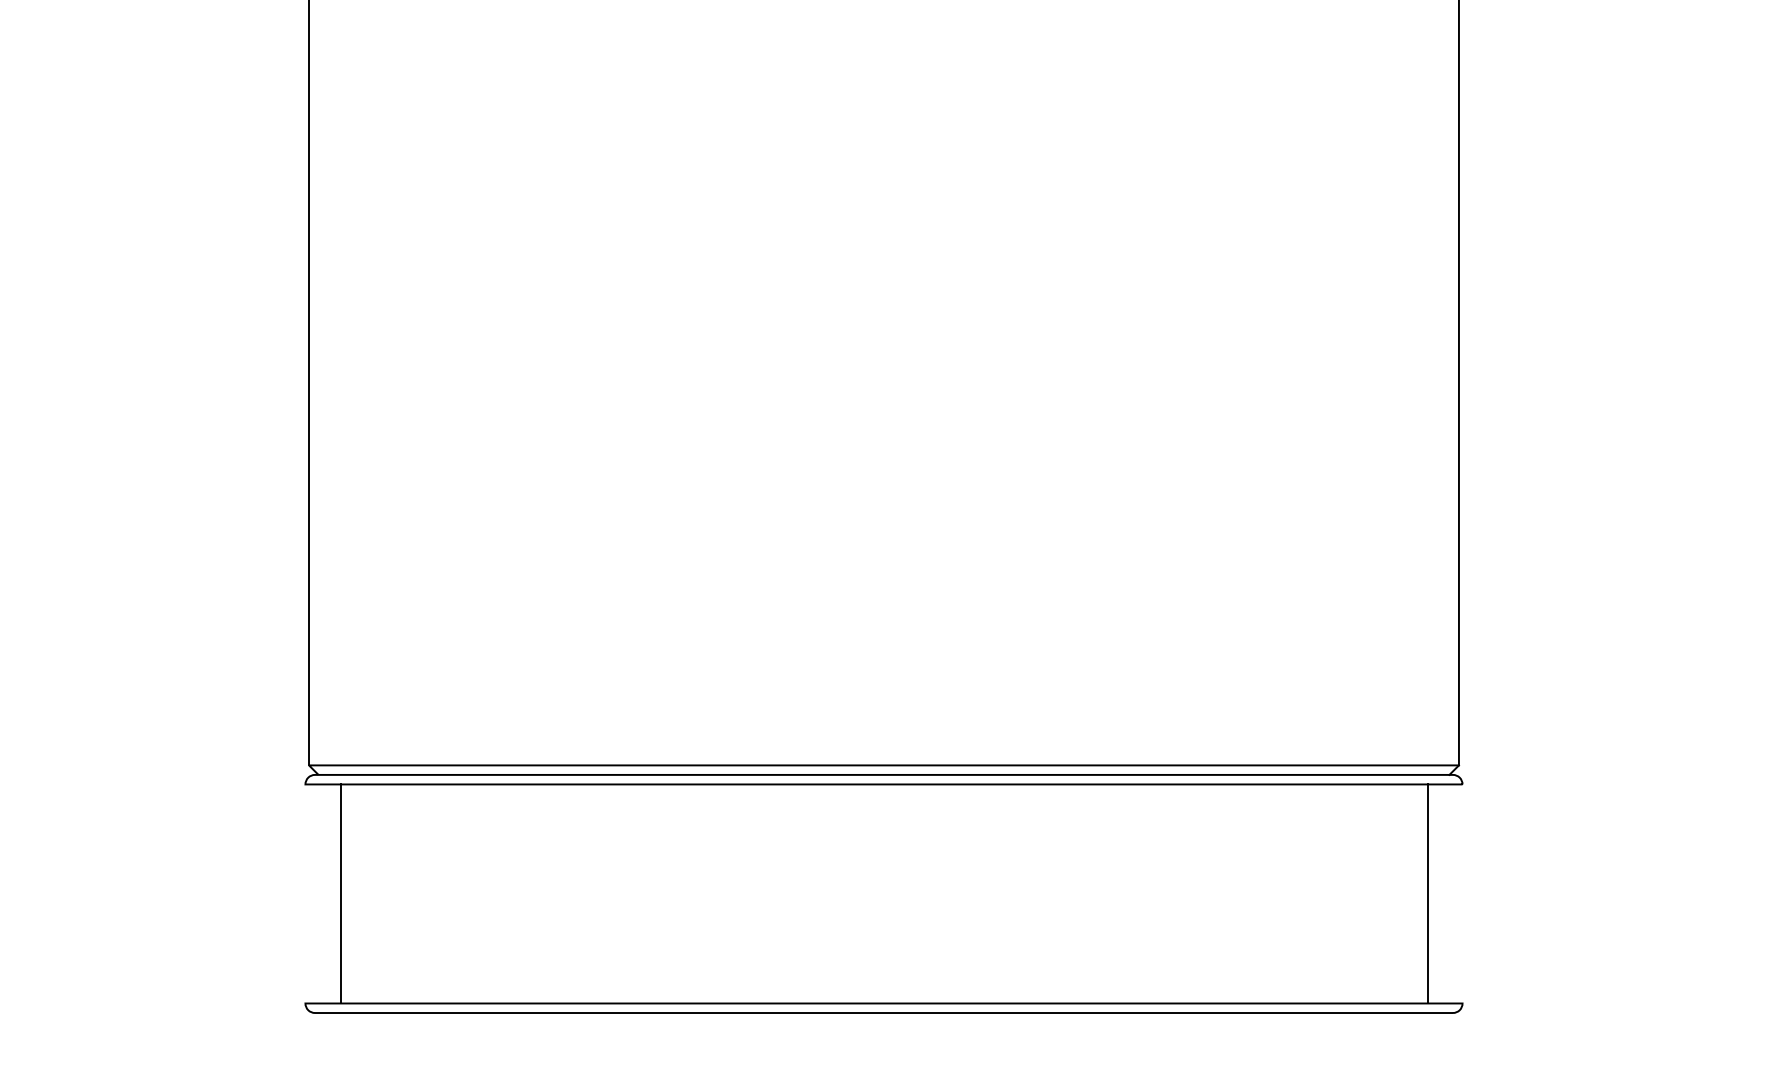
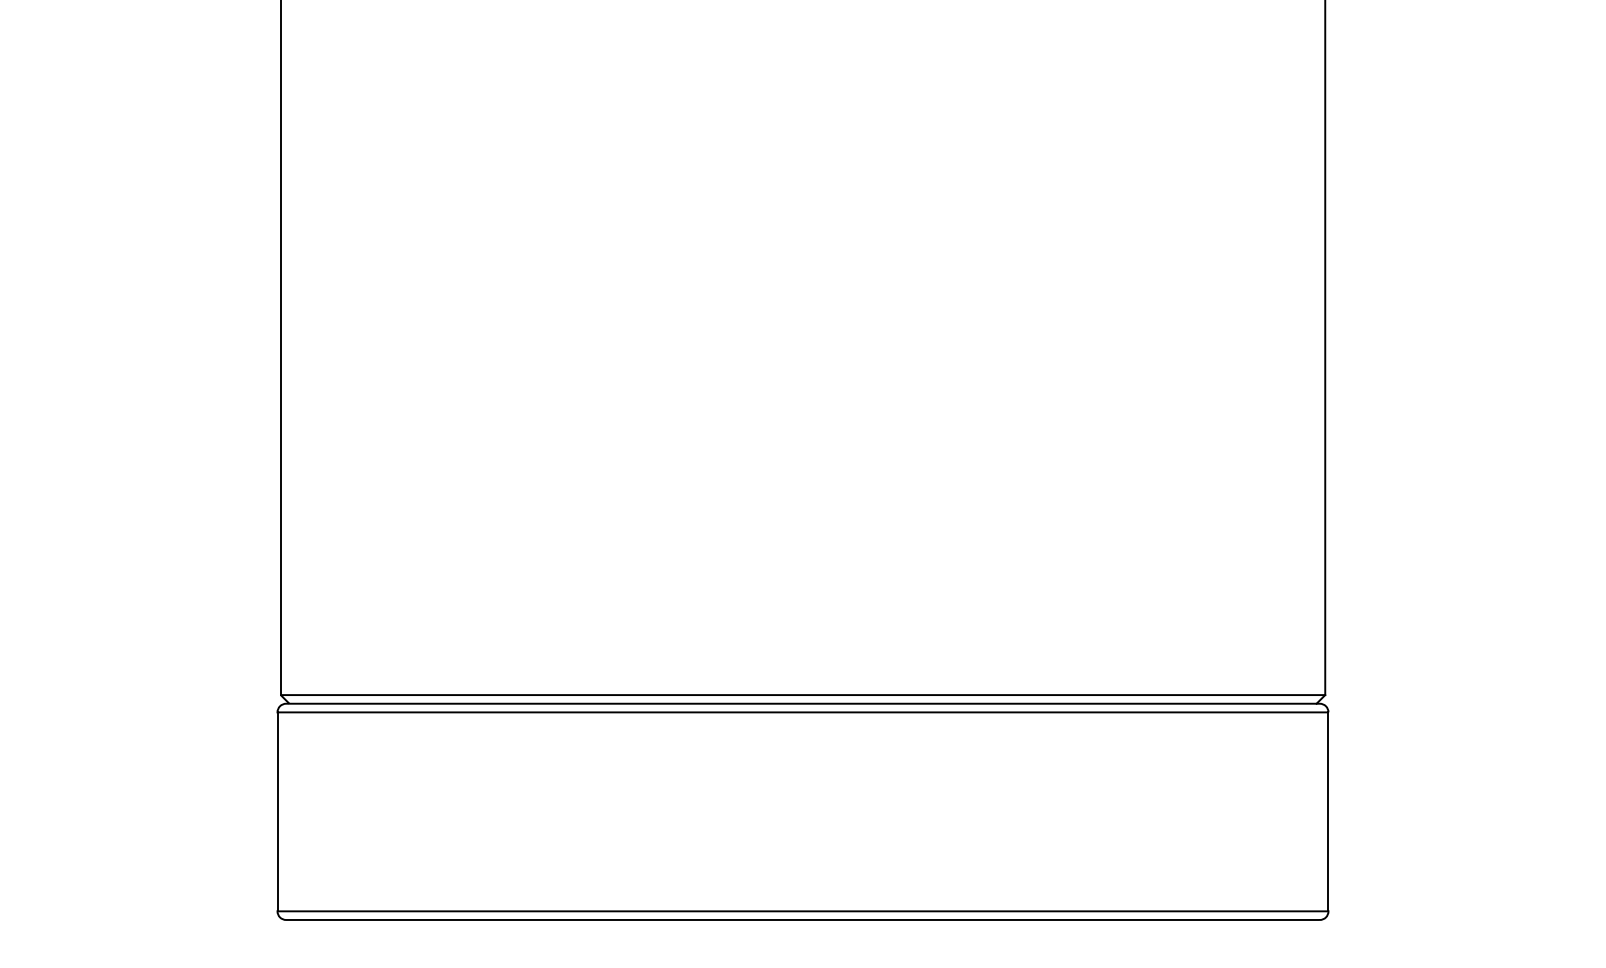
line: (341, 893) -> (277, 811), moved
line: (1427, 893) -> (1328, 811), moved

